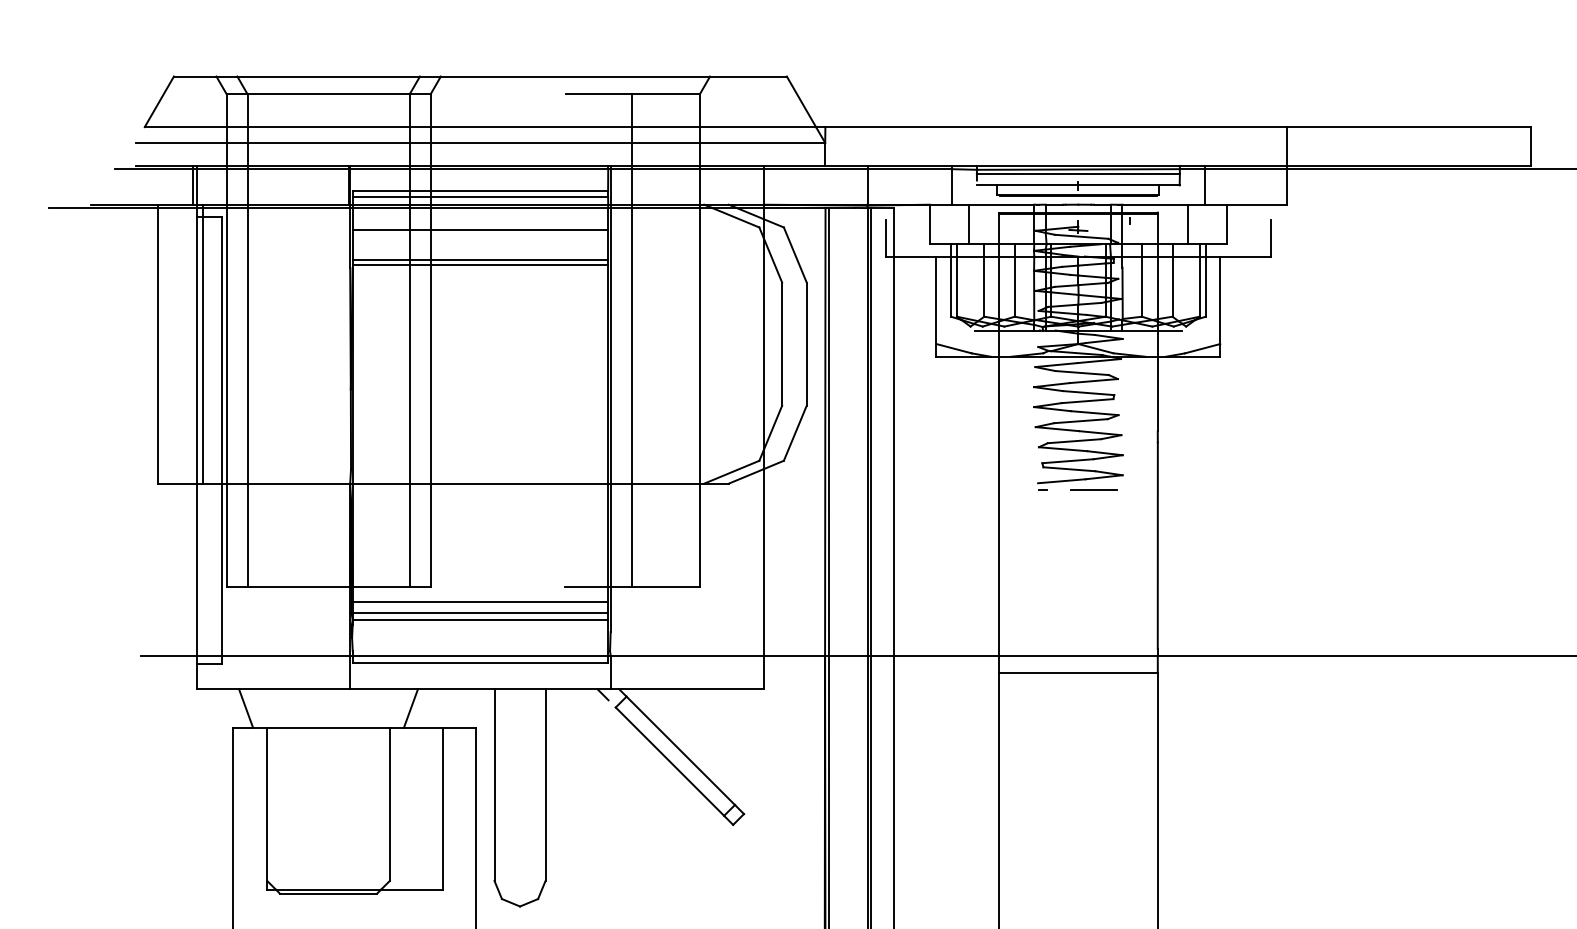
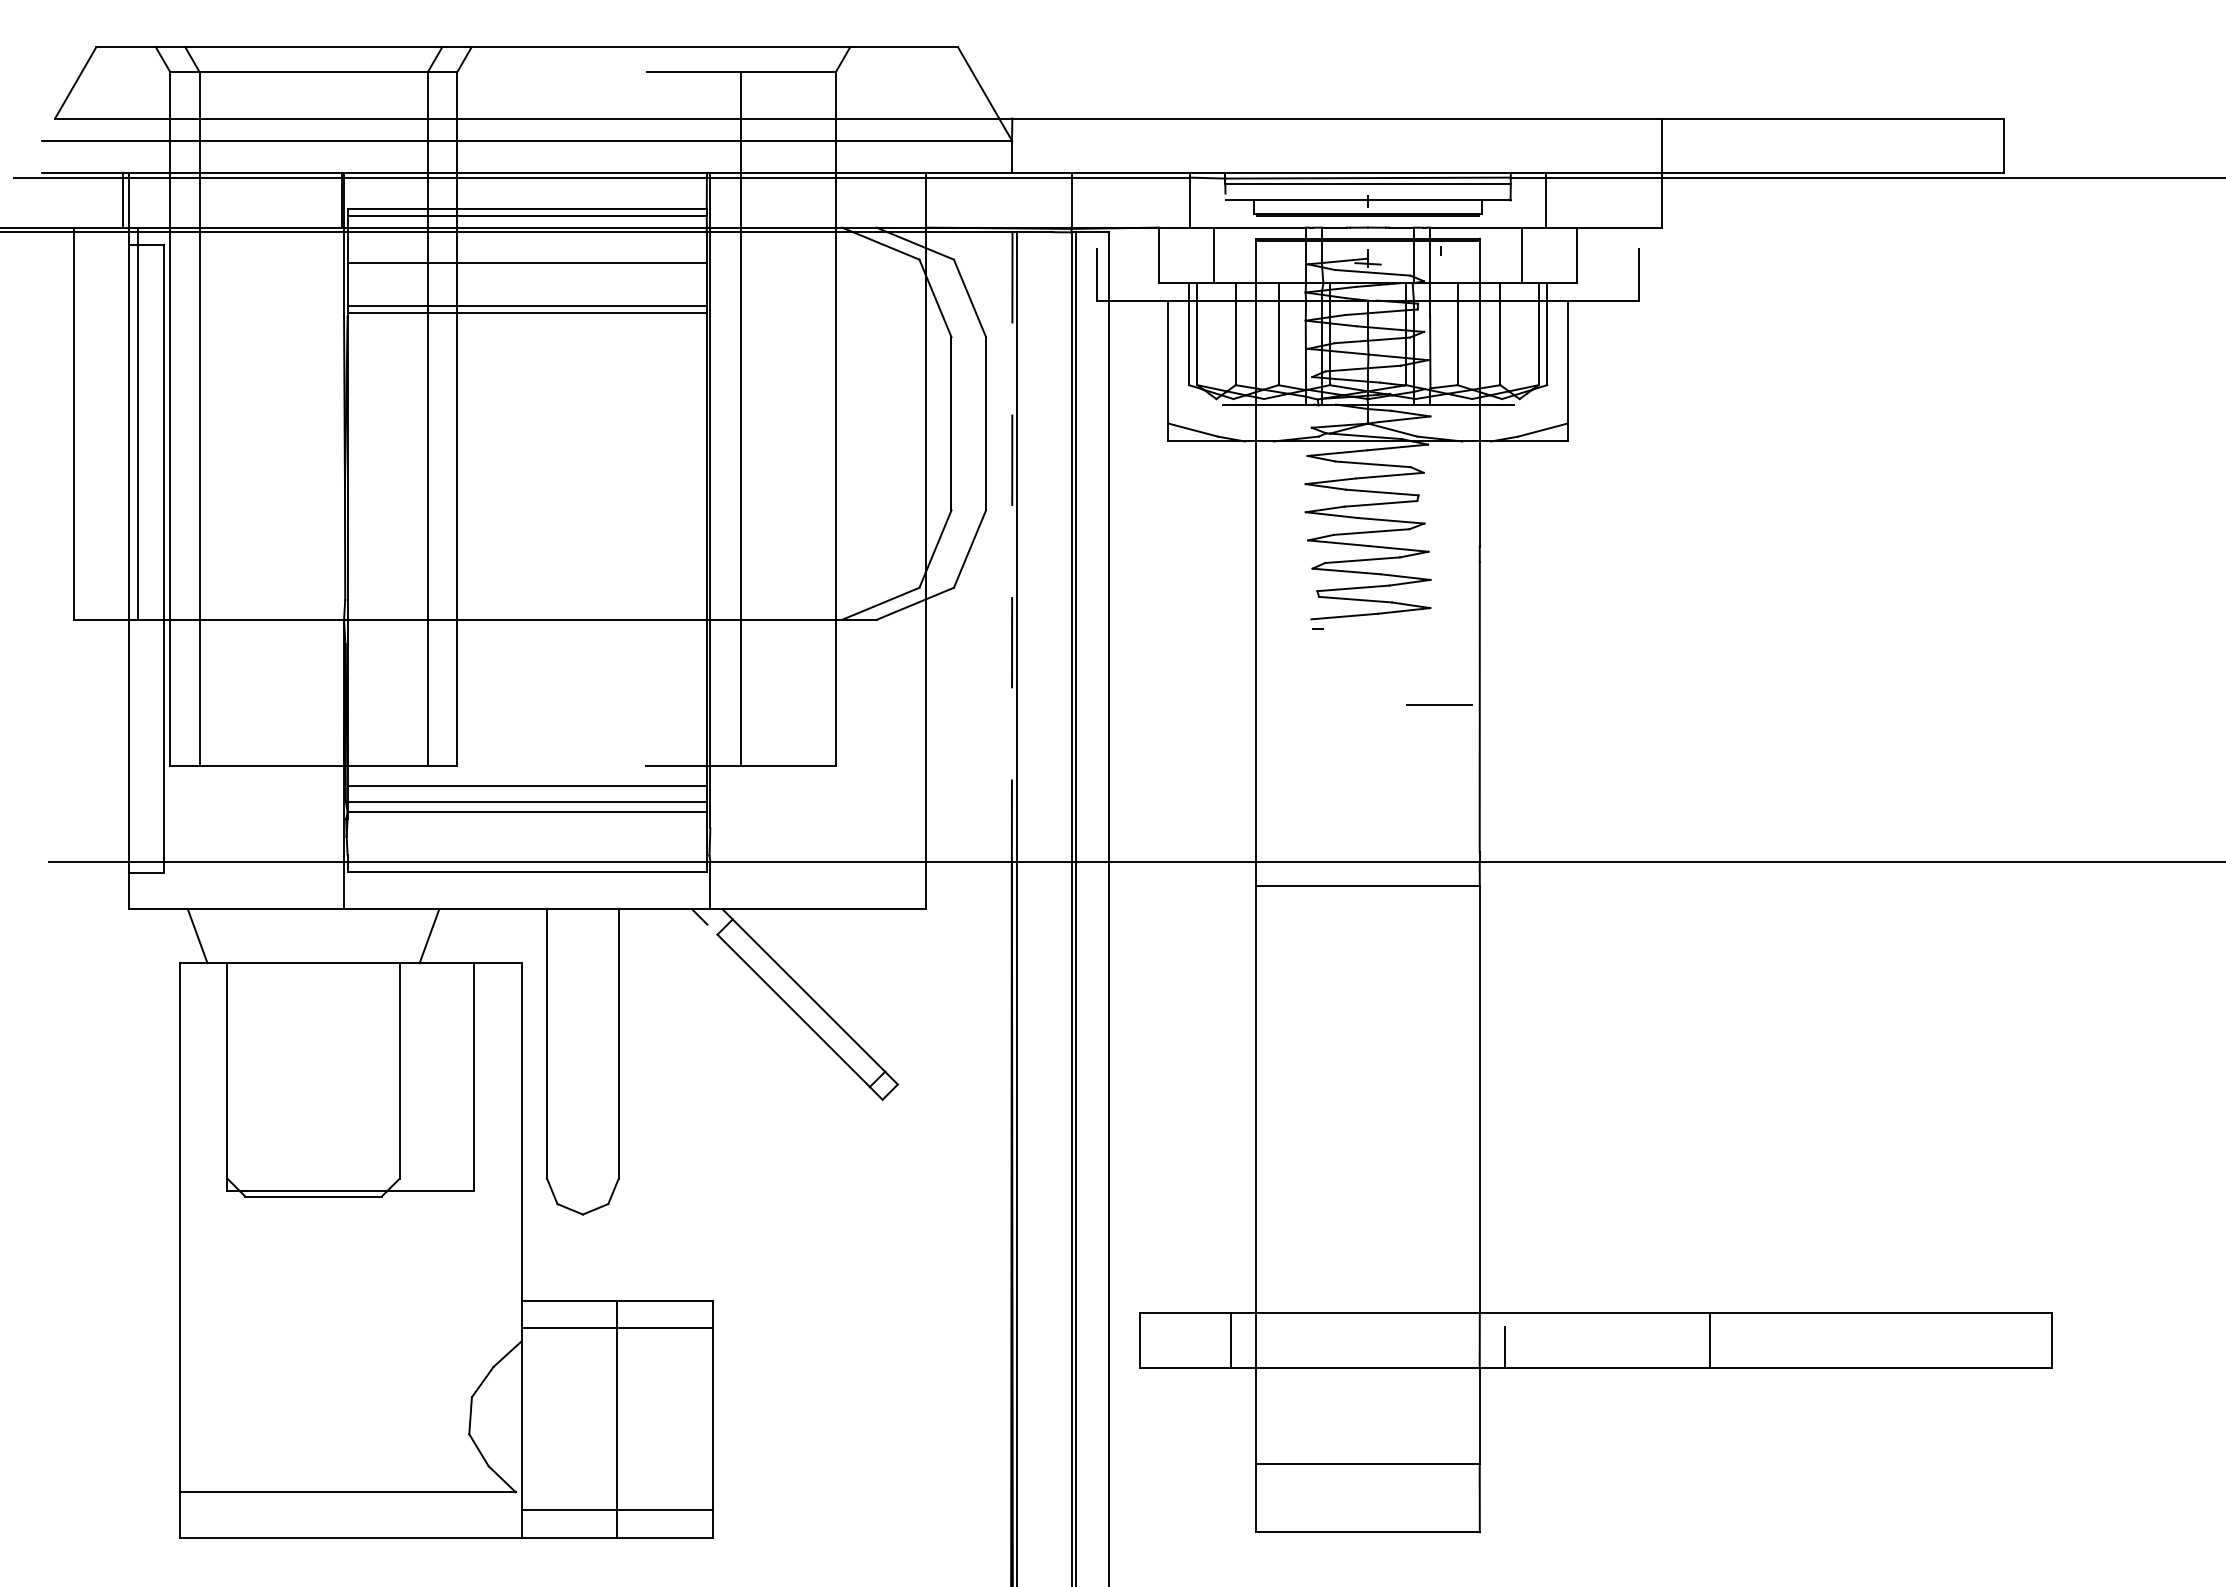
line: (825, 432) -> (1012, 547), solid -> dashed
line: (1094, 489) -> (1439, 704), moved

